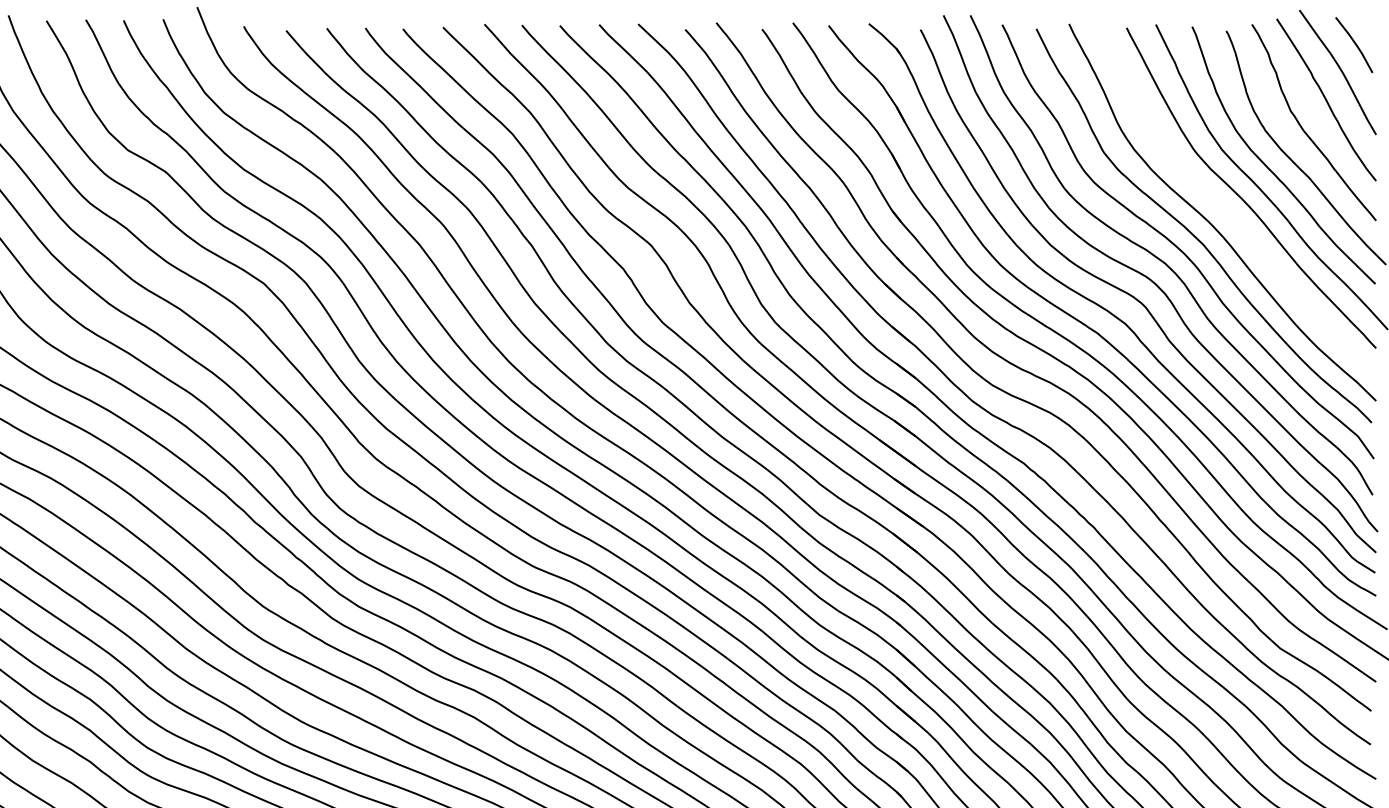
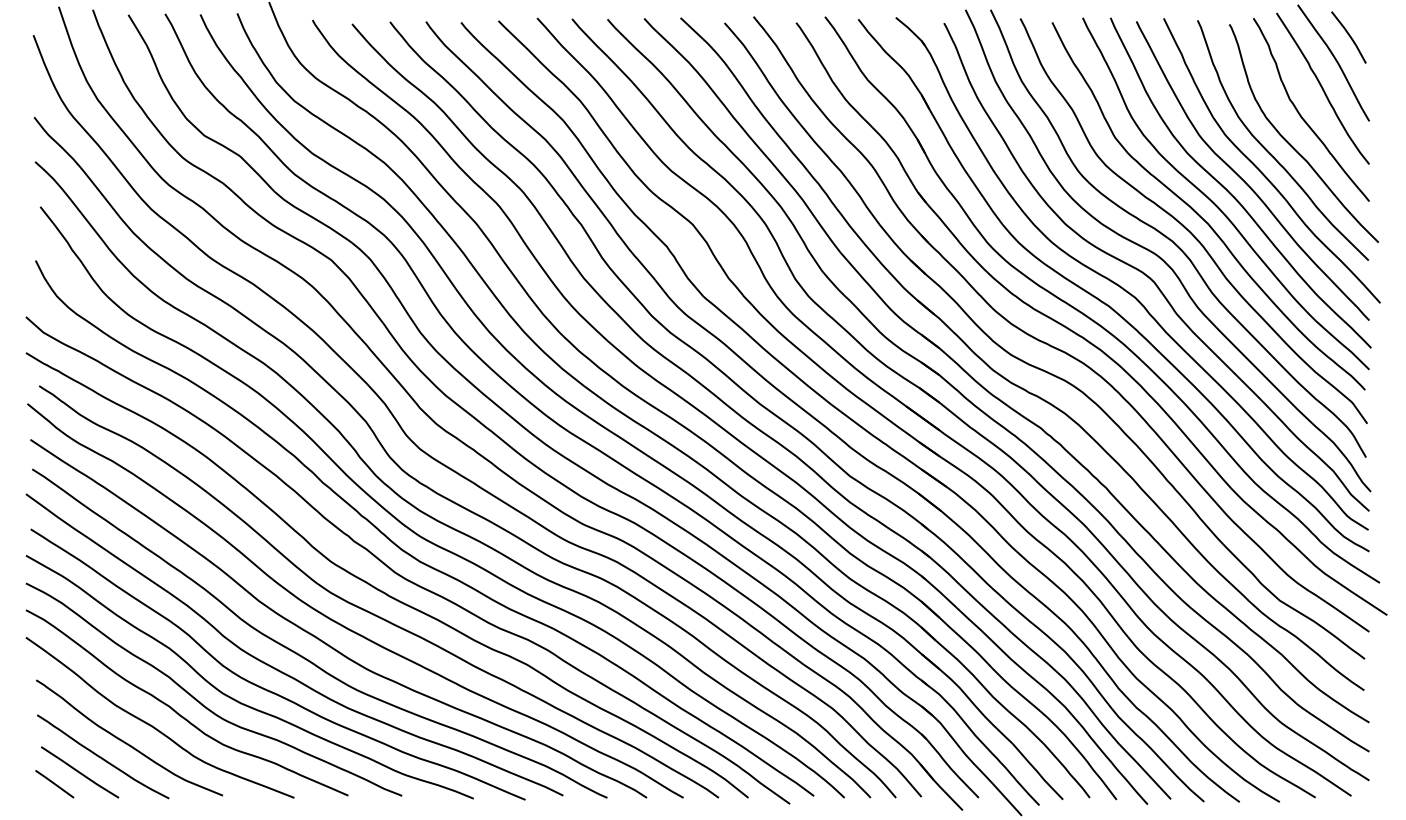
curve: (1227, 211) -> (1230, 192), added

